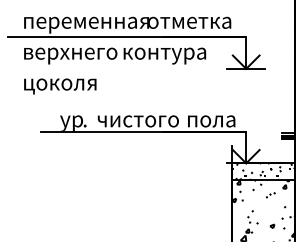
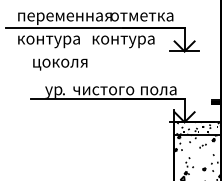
text: (71, 55) -> (53, 41), верхнего -> контура
text: (60, 86) -> (60, 64), moved

